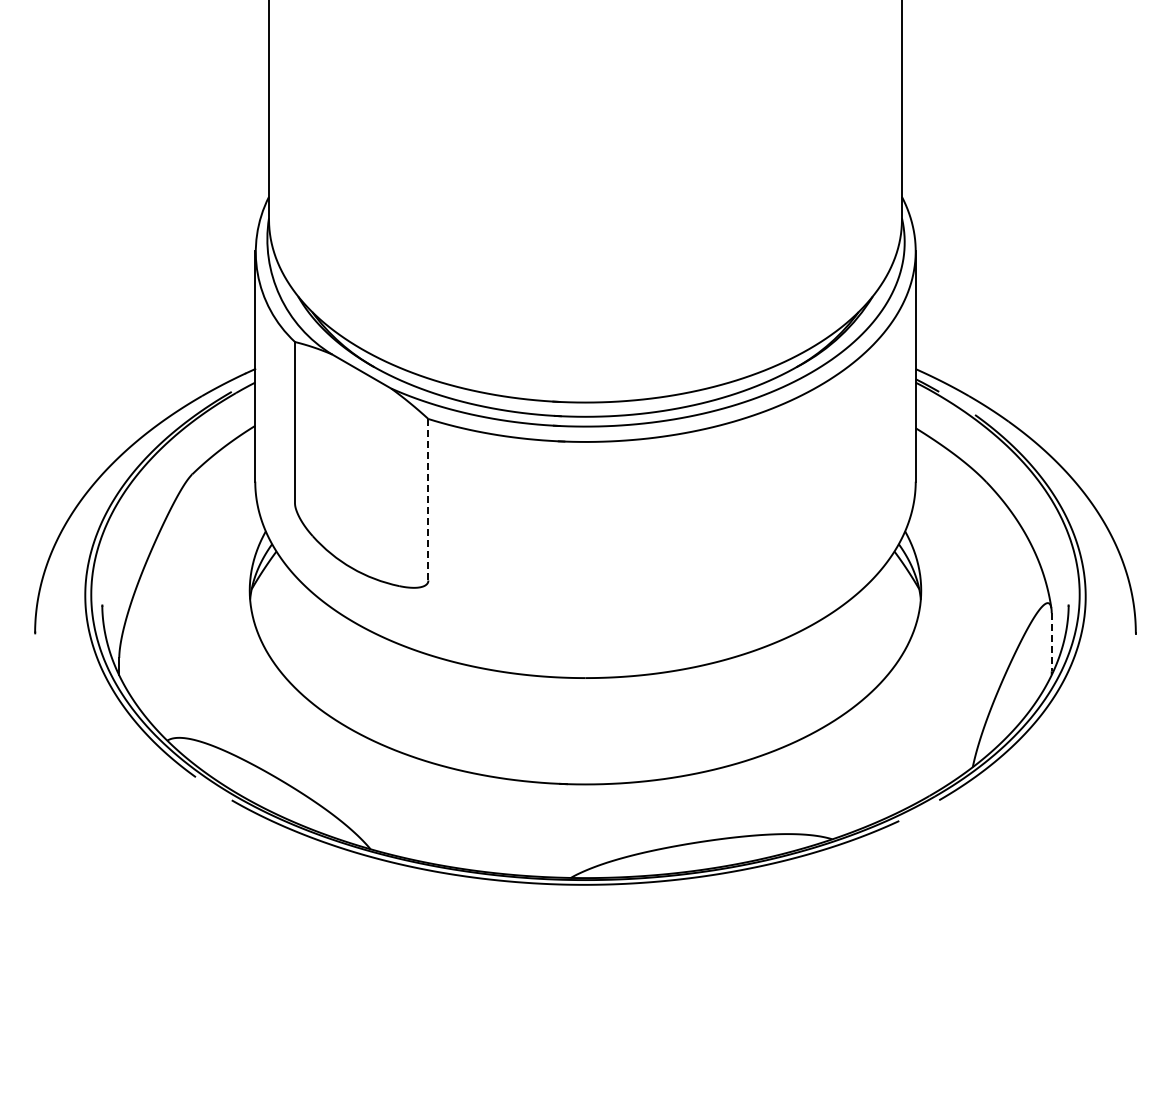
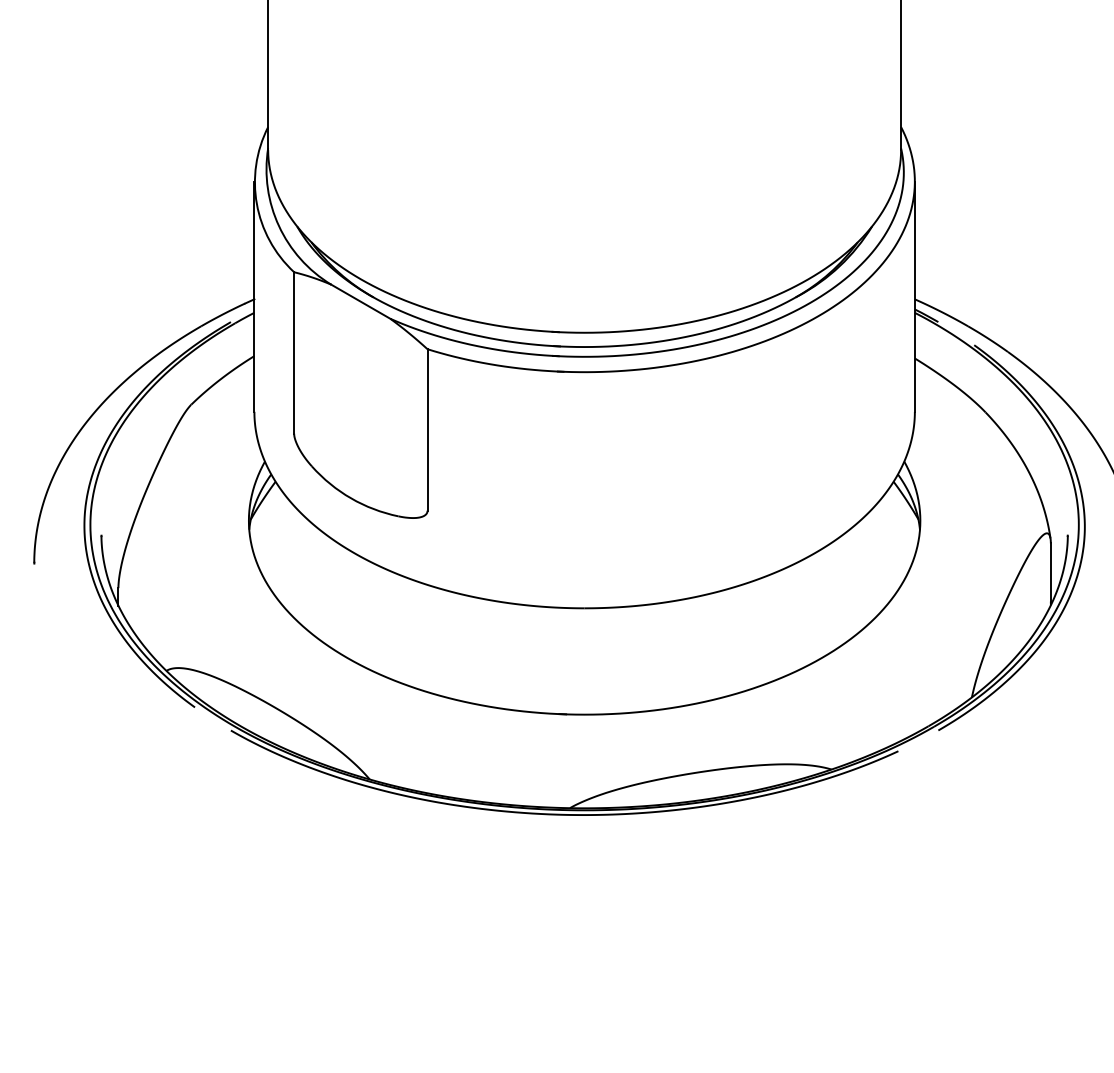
line: (428, 499) -> (427, 429), dashed -> solid
line: (1051, 642) -> (1050, 572), dashed -> solid

